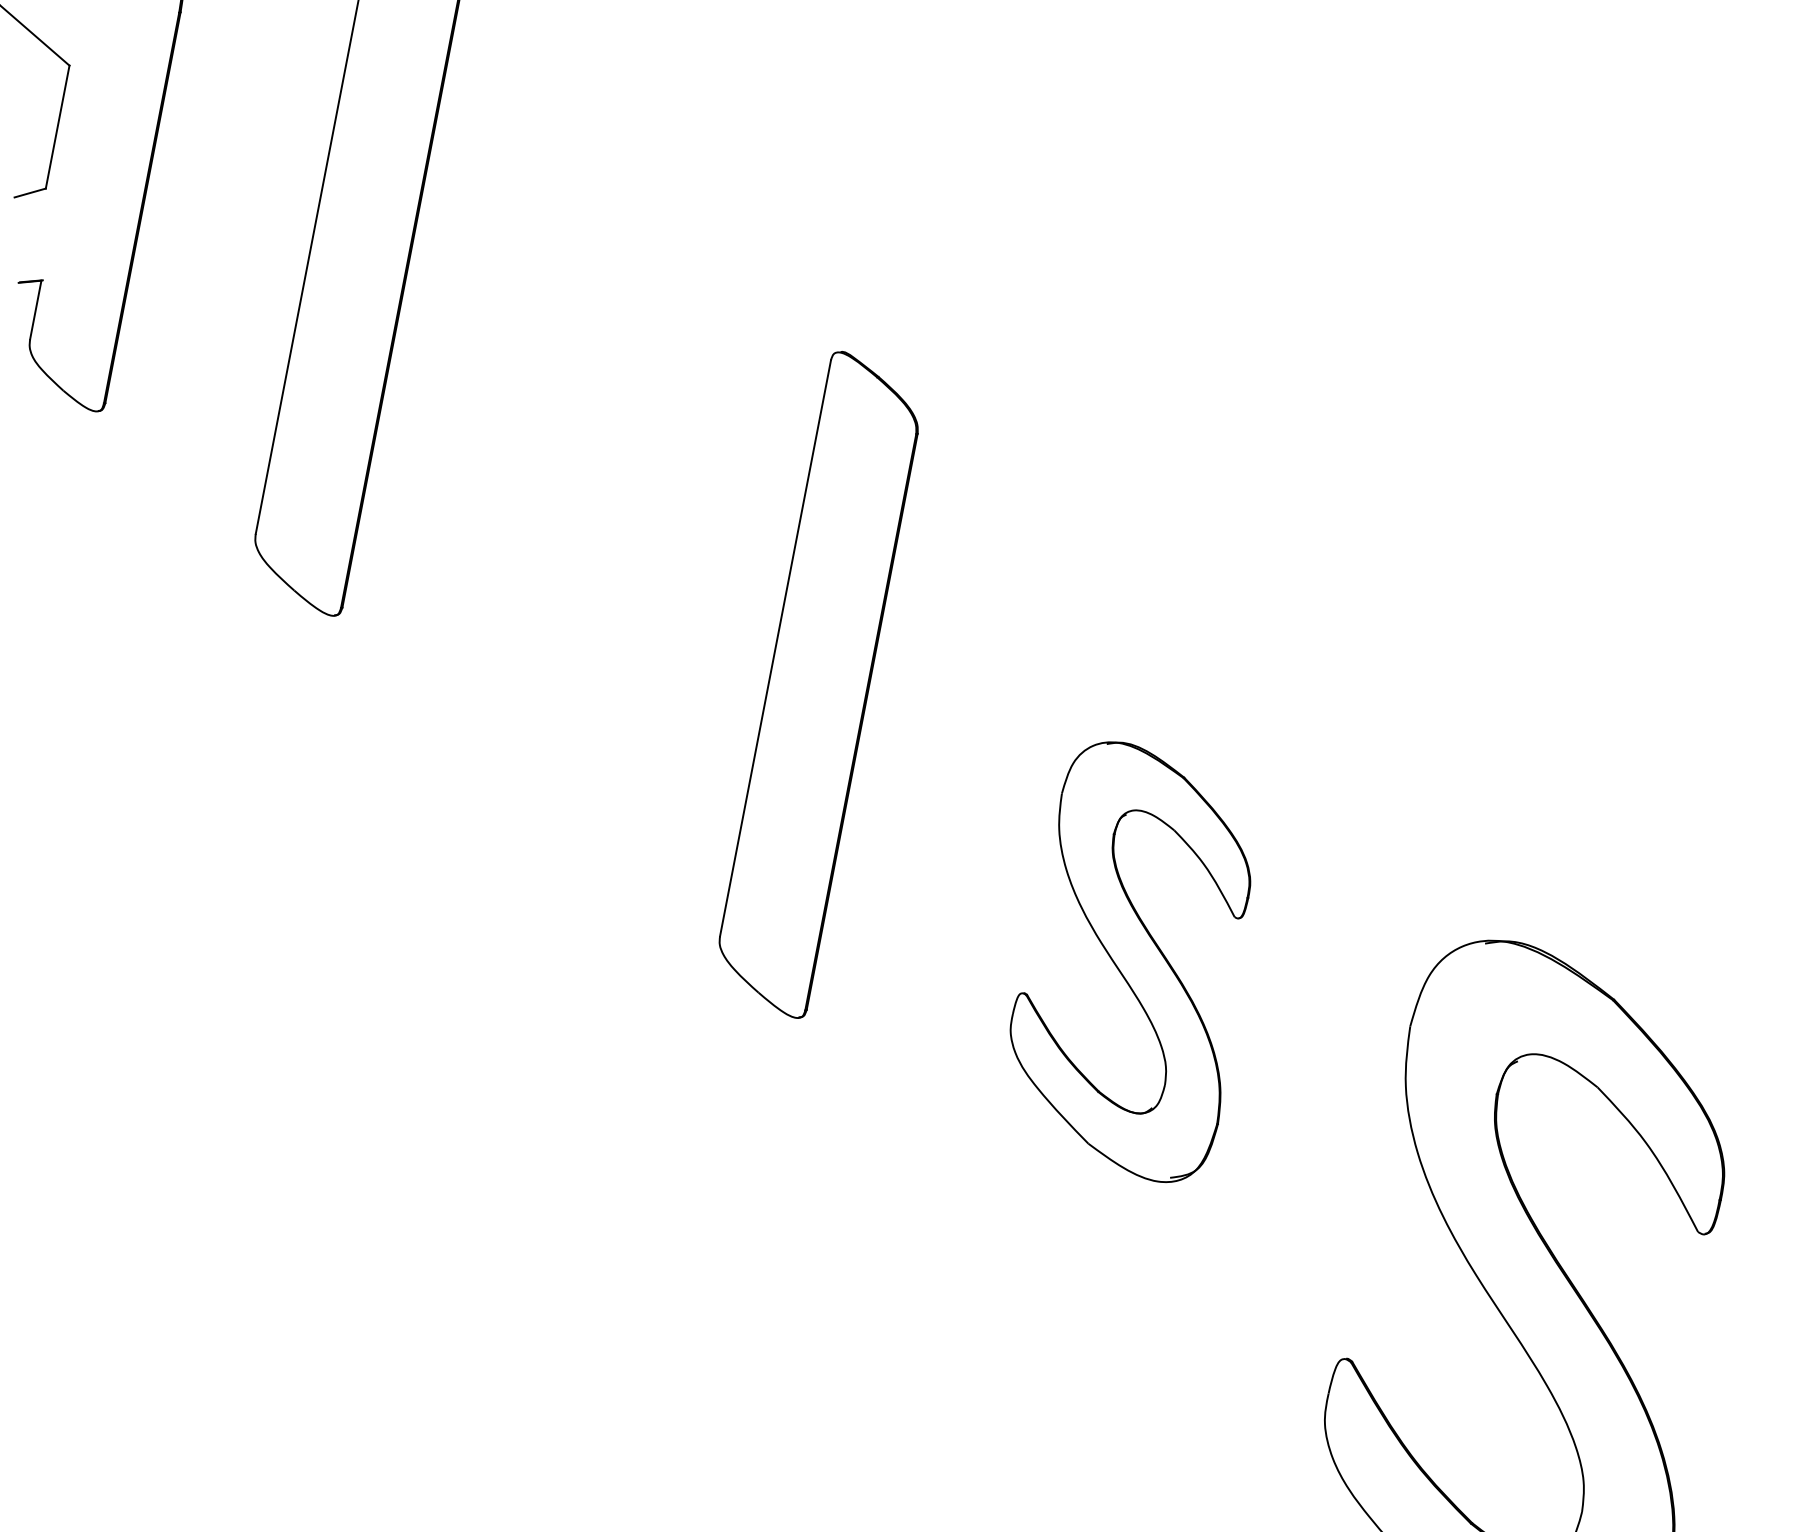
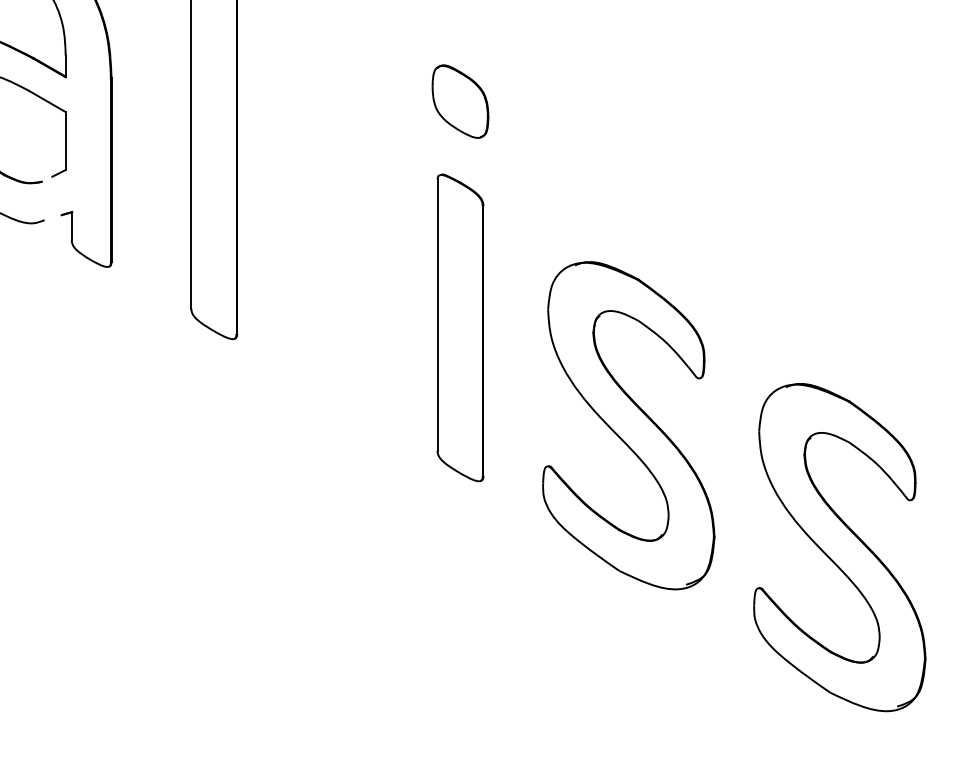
part: (911, 204) -> (460, 101), added
part: (1135, 960) -> (628, 425), size x1.67

